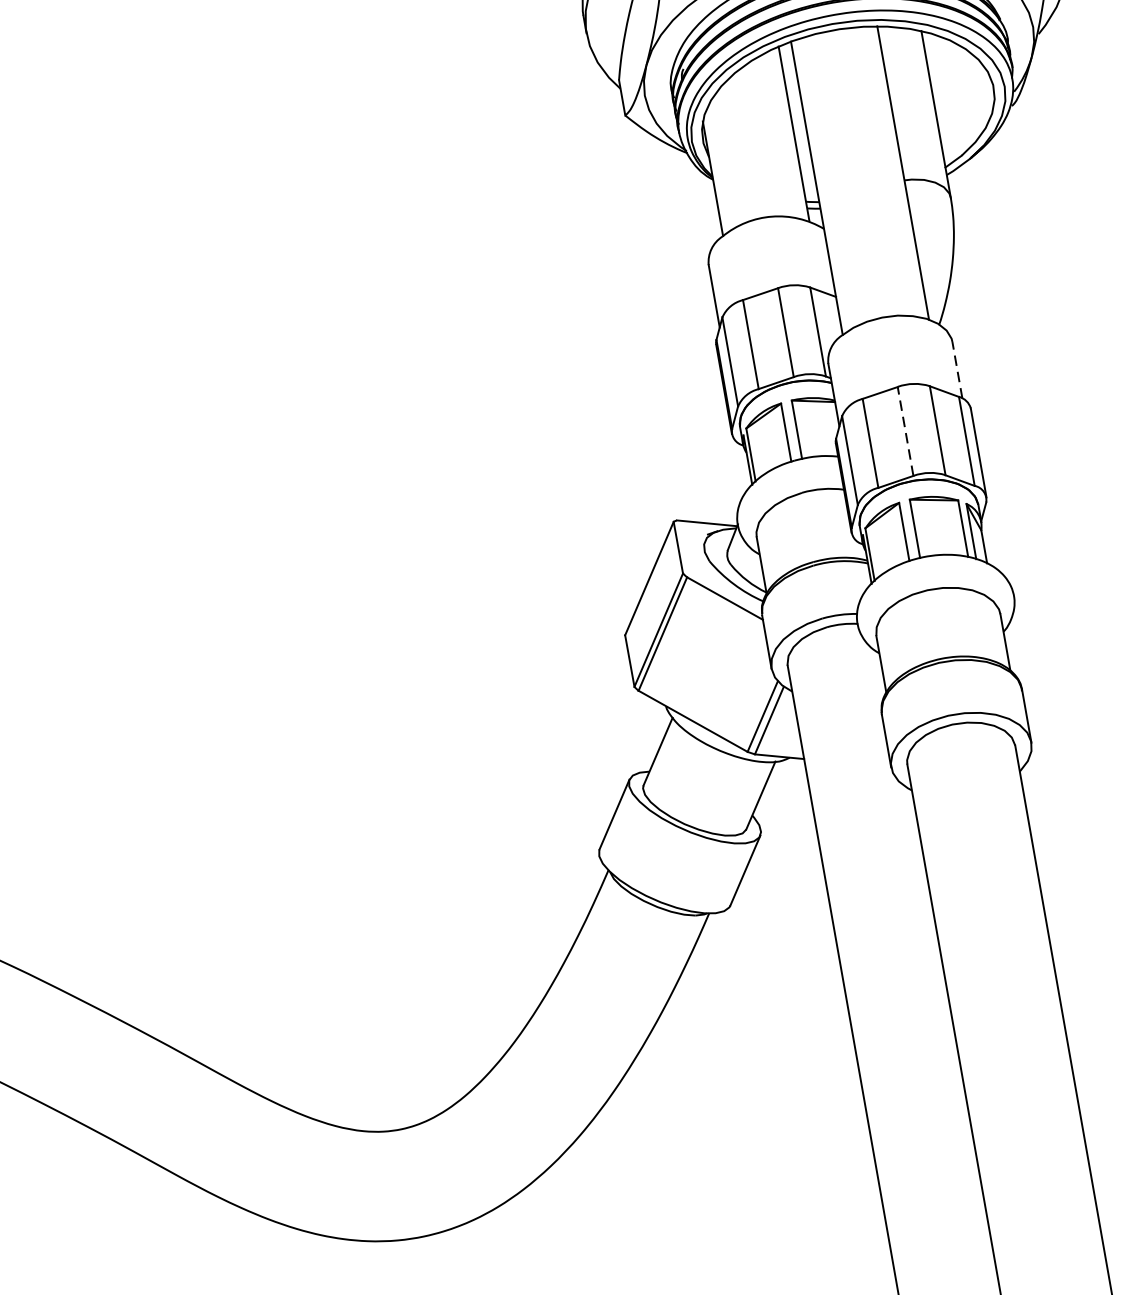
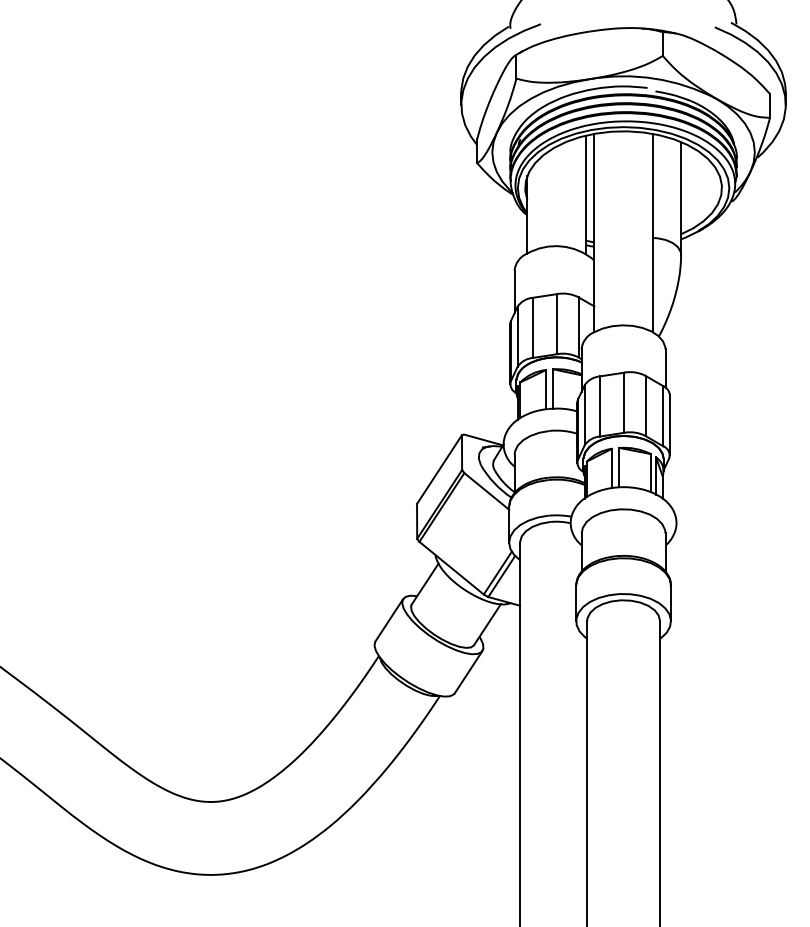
line: (957, 370) -> (665, 368), dashed -> solid
line: (905, 431) -> (624, 402), dashed -> solid

